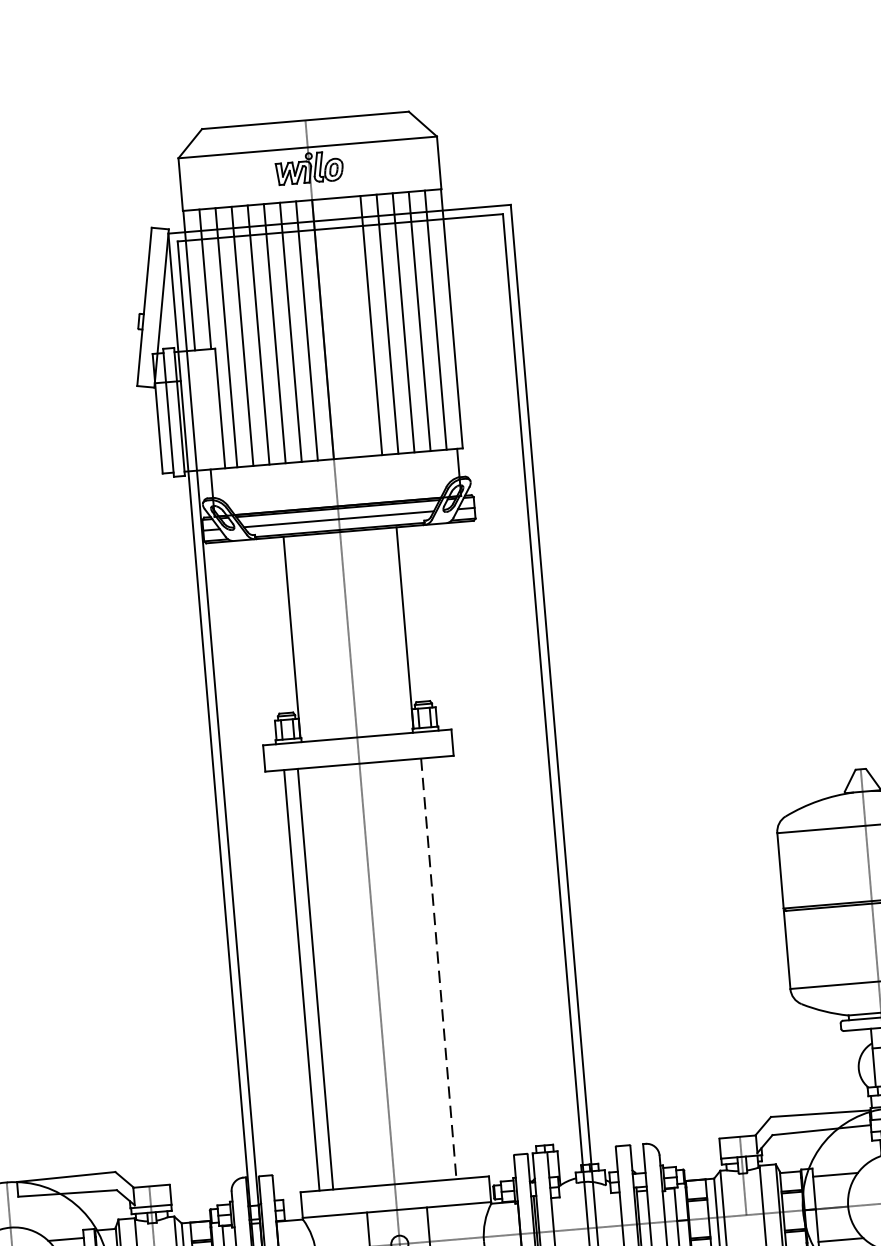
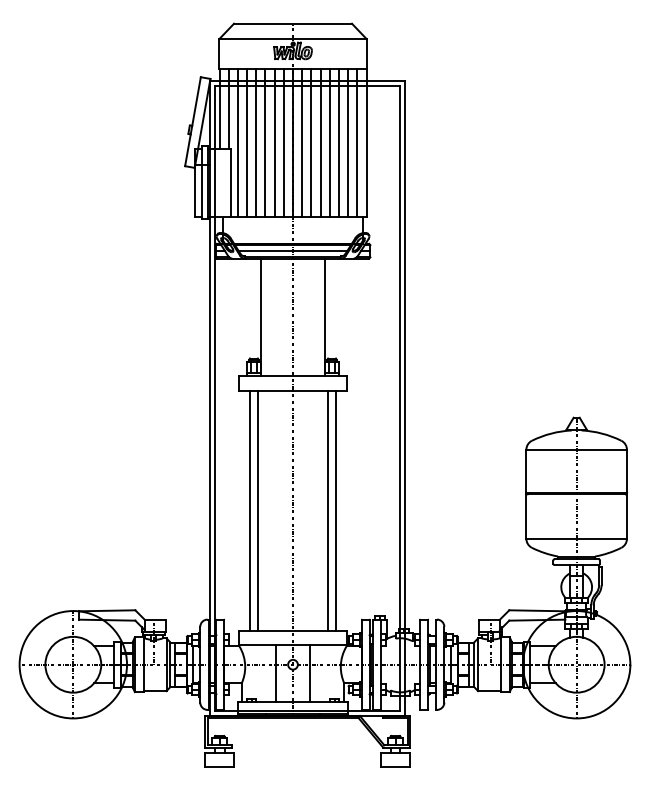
line: (355, 325) -> (311, 142), added
line: (339, 327) -> (302, 142), added
line: (451, 967) -> (335, 510), added
line: (439, 968) -> (328, 510), dashed -> solid

